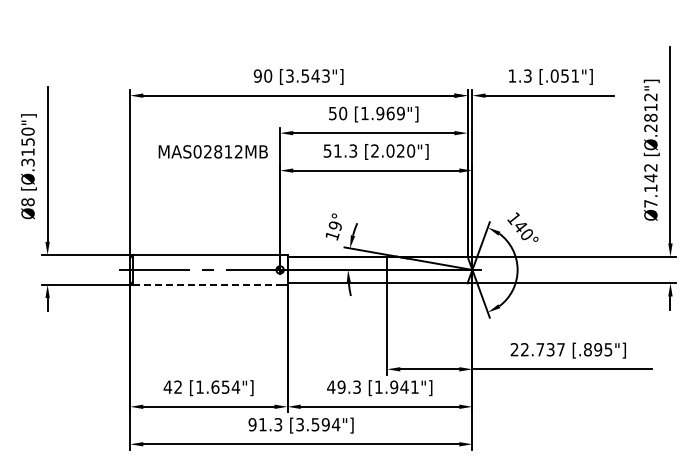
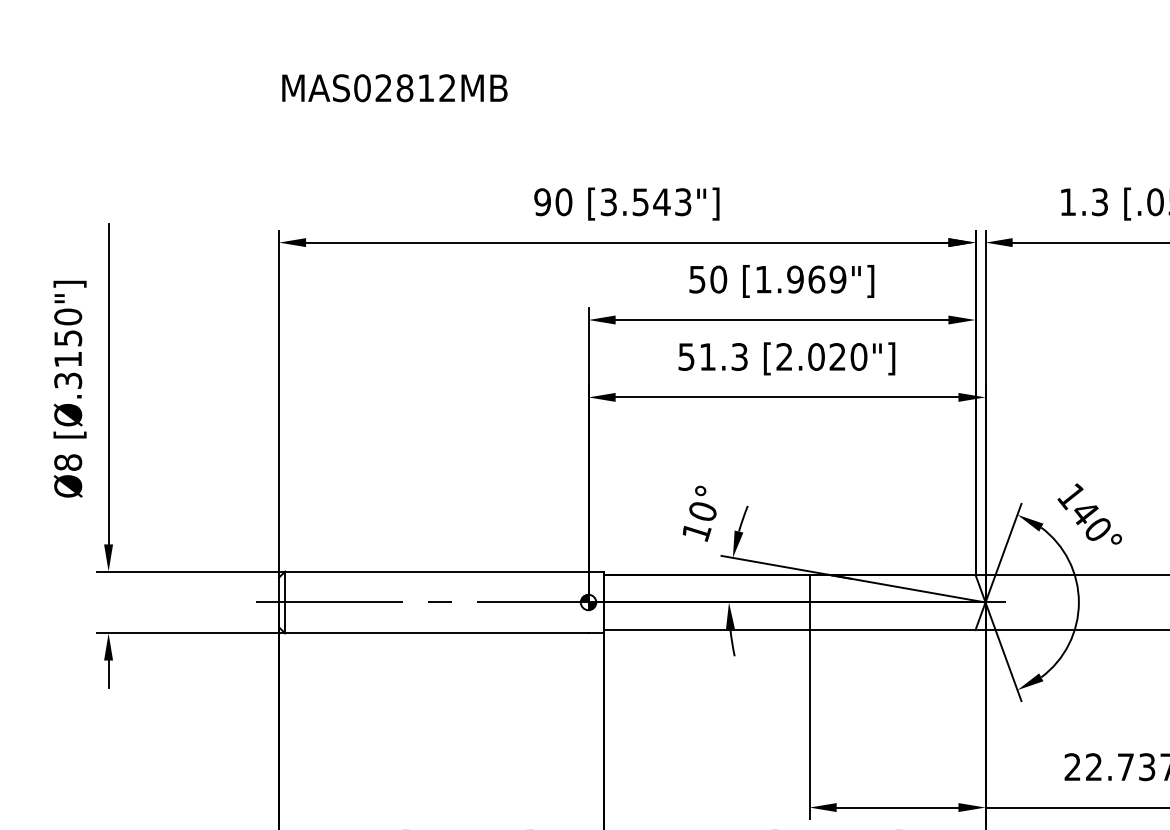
text: (212, 151) -> (393, 87), moved
text: (335, 226) -> (702, 512), 19° -> 10°
line: (207, 284) -> (438, 632), dashed -> solid

